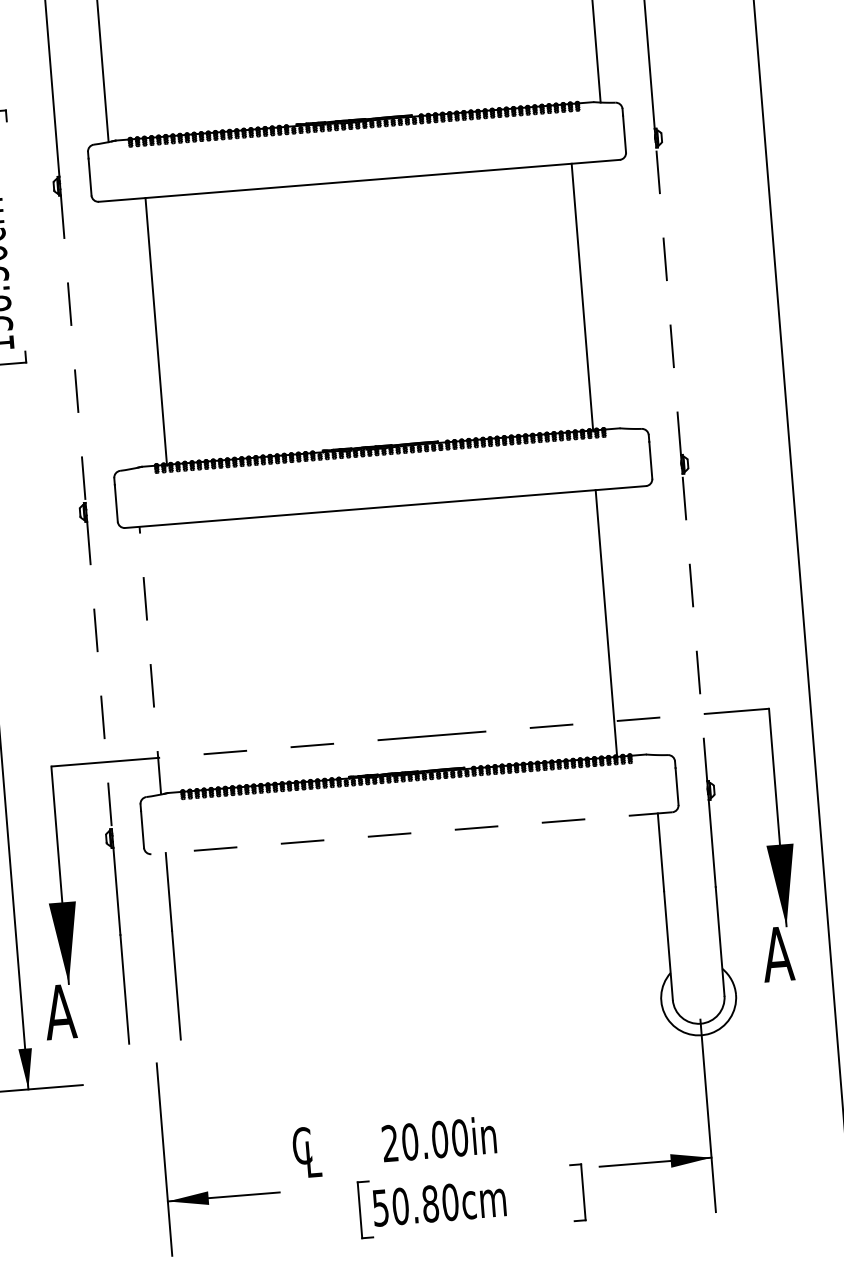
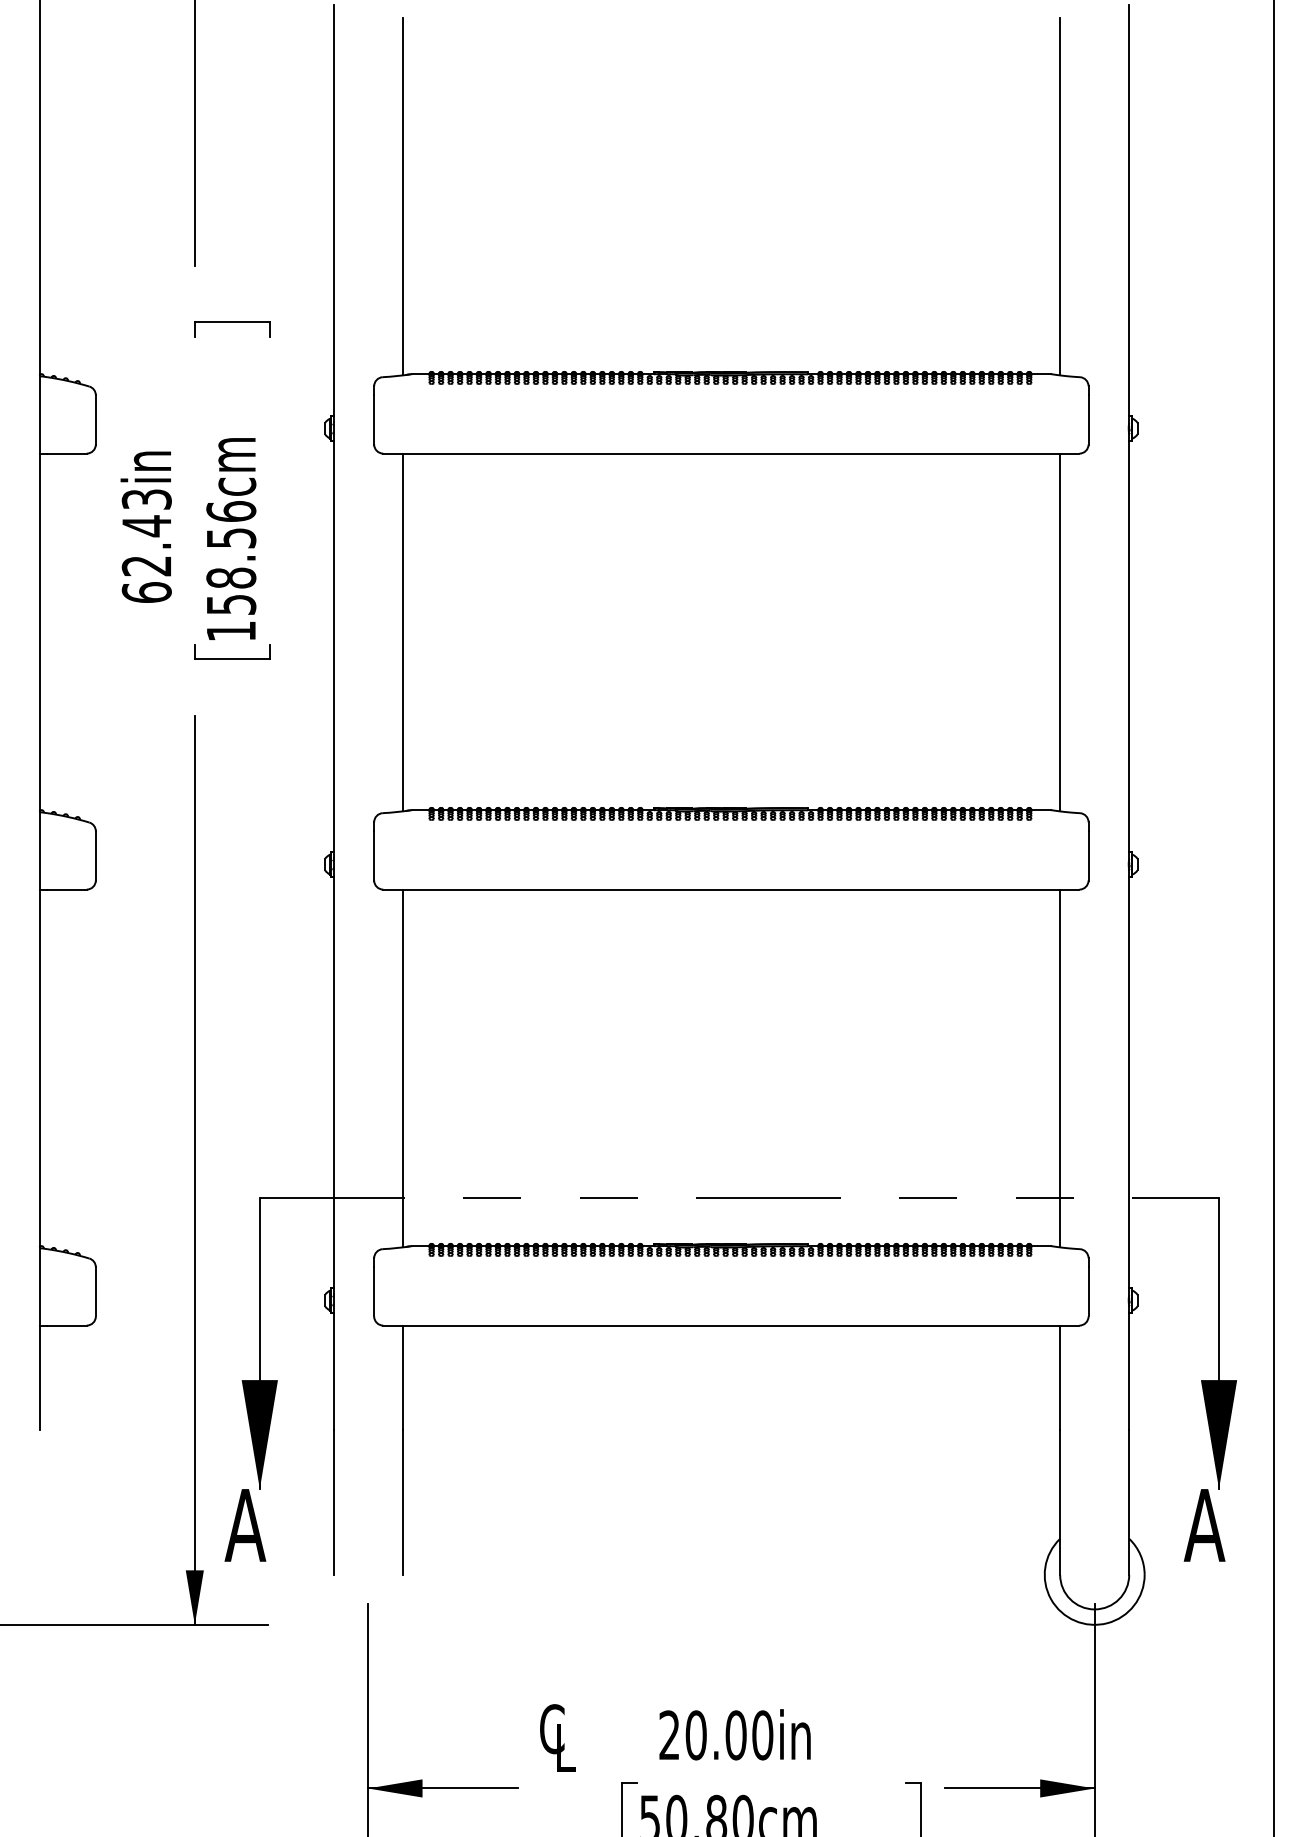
line: (582, 297) -> (1060, 632), moved
line: (668, 301) -> (1129, 646), dashed -> solid
line: (156, 331) -> (402, 632), moved
line: (73, 349) -> (333, 647), dashed -> solid
line: (606, 623) -> (1060, 1068), moved
line: (695, 627) -> (1129, 1082), dashed -> solid
line: (150, 660) -> (402, 1068), dashed -> solid
line: (99, 676) -> (333, 1083), dashed -> solid
line: (411, 833) -> (730, 1325), dashed -> solid

